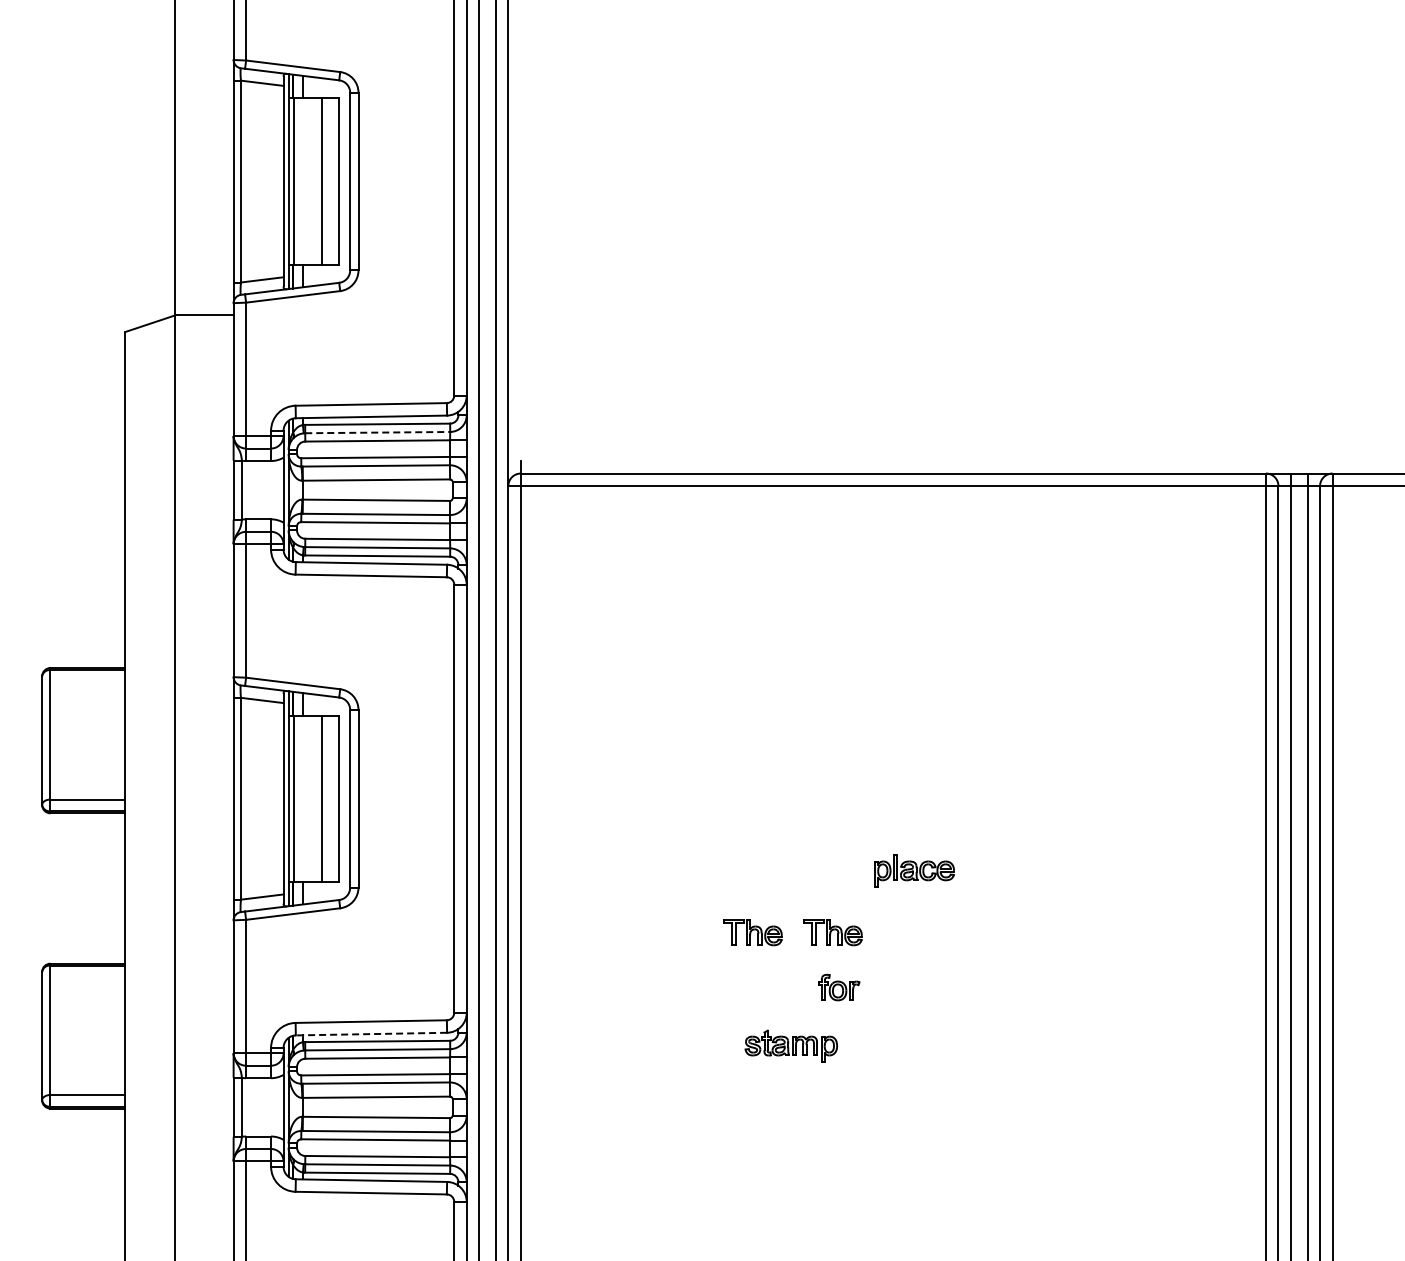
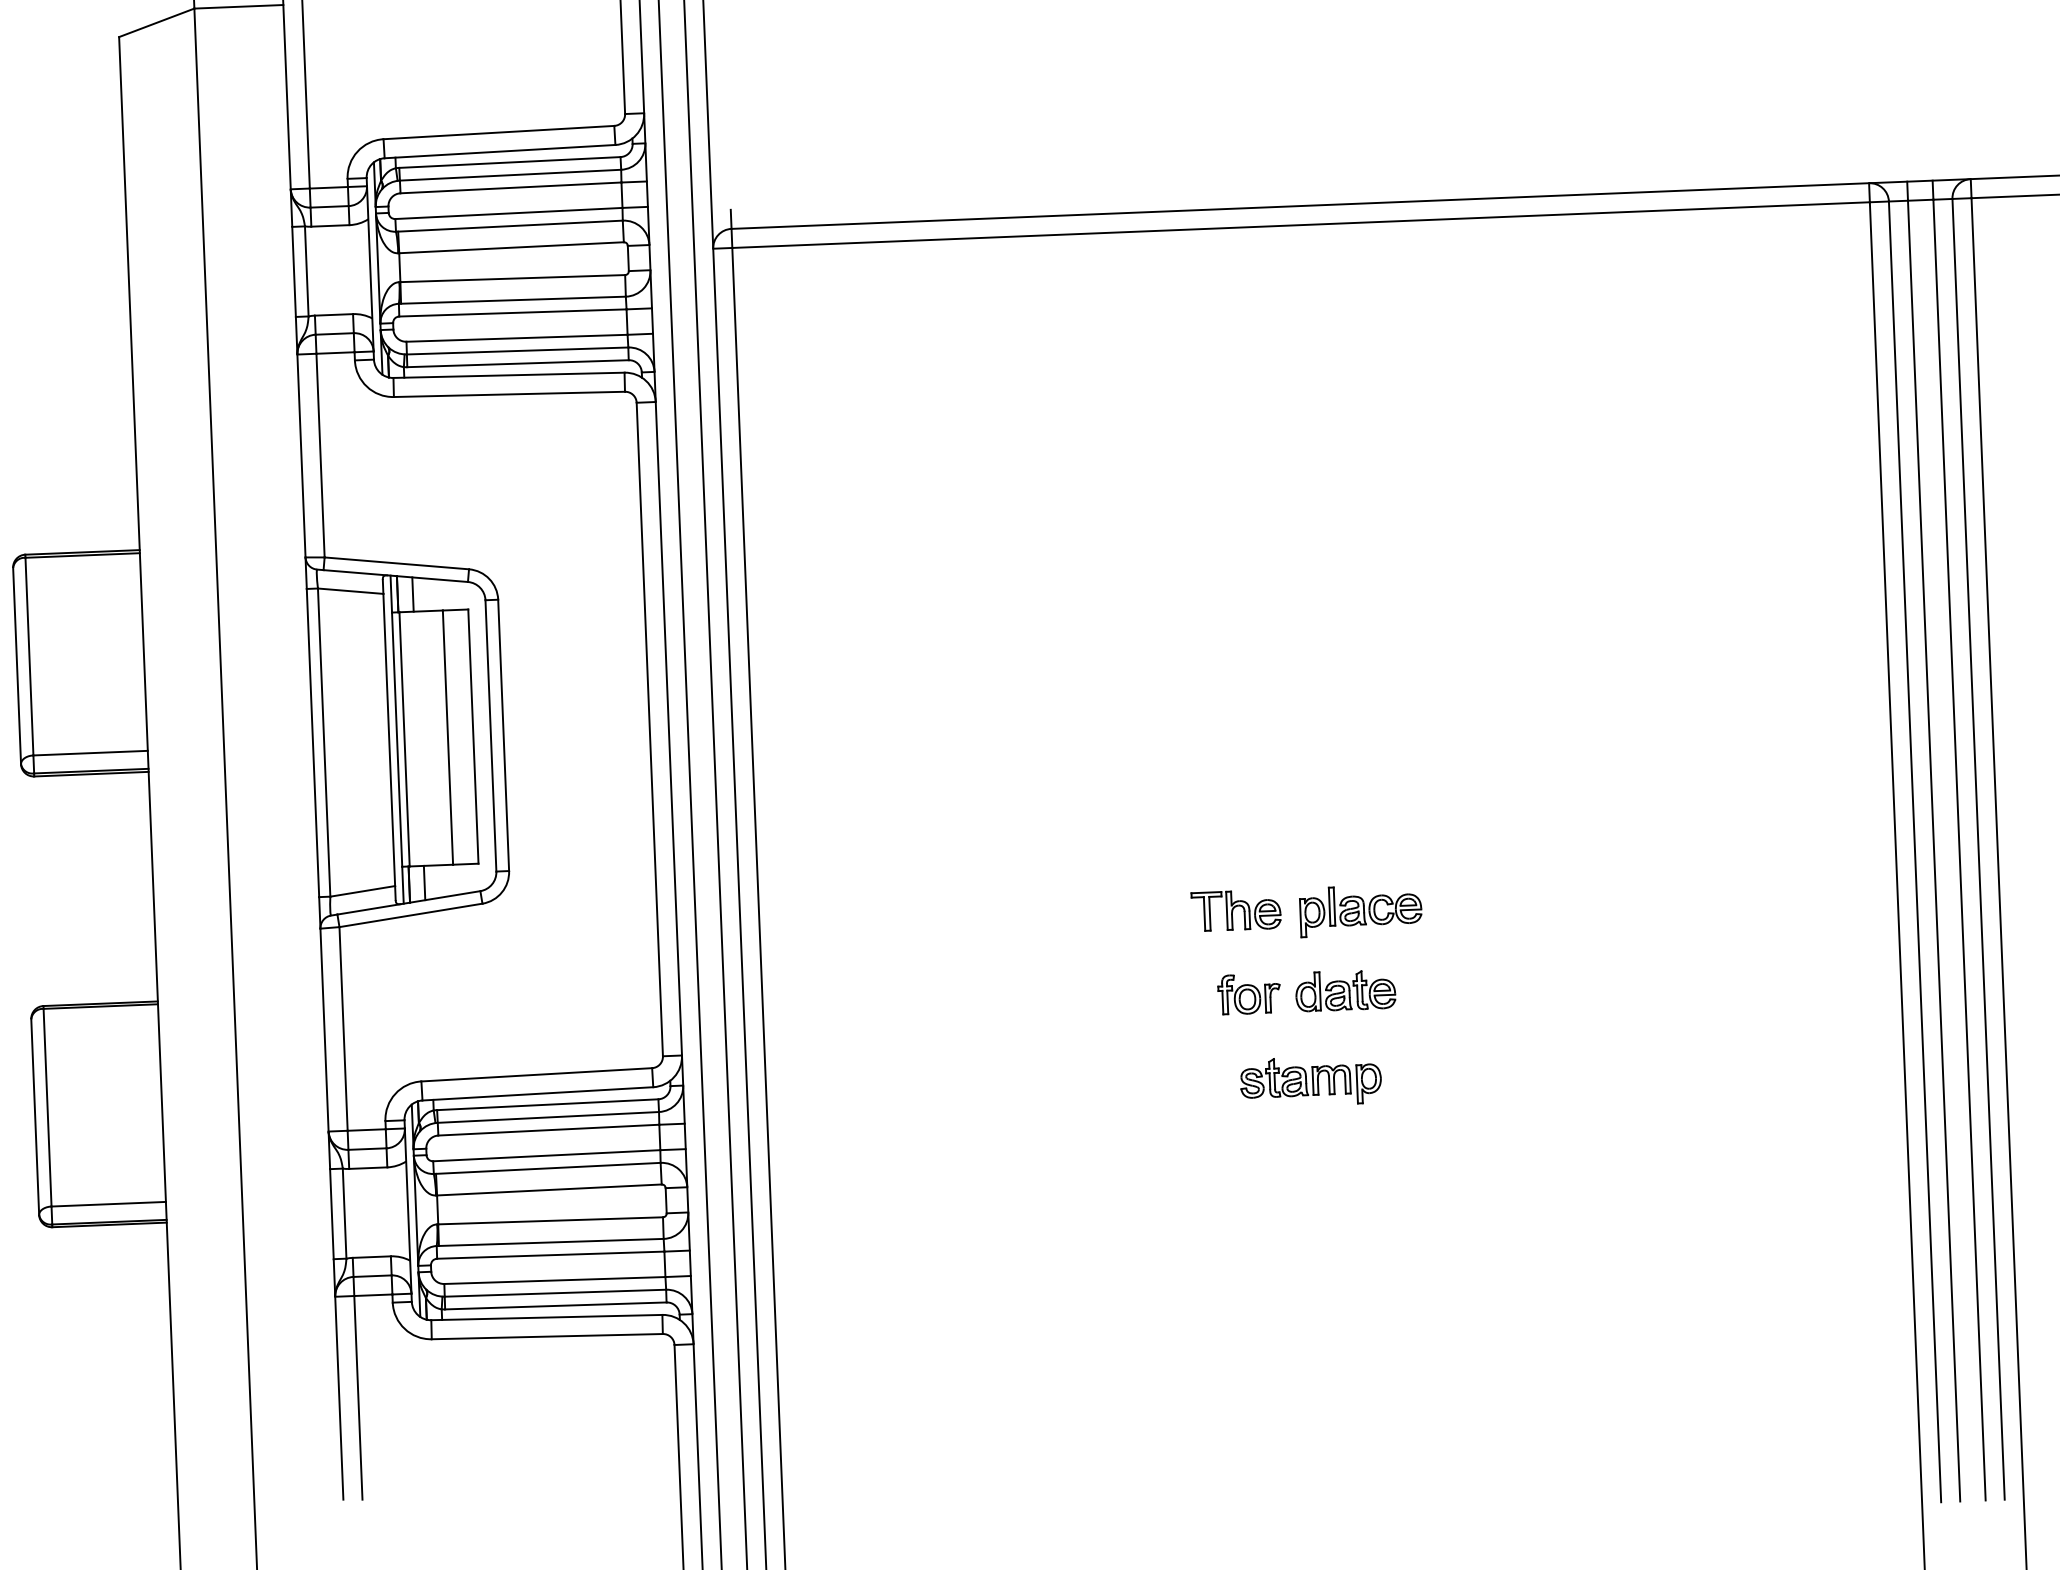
line: (378, 432) -> (511, 174), dashed -> solid
part: (914, 870) -> (1360, 910), moved
part: (752, 932) -> (1113, 915), removed
part: (902, 987) -> (1345, 990), added
line: (371, 1034) -> (537, 1094), dashed -> solid
part: (791, 1045) -> (1311, 1080), moved

